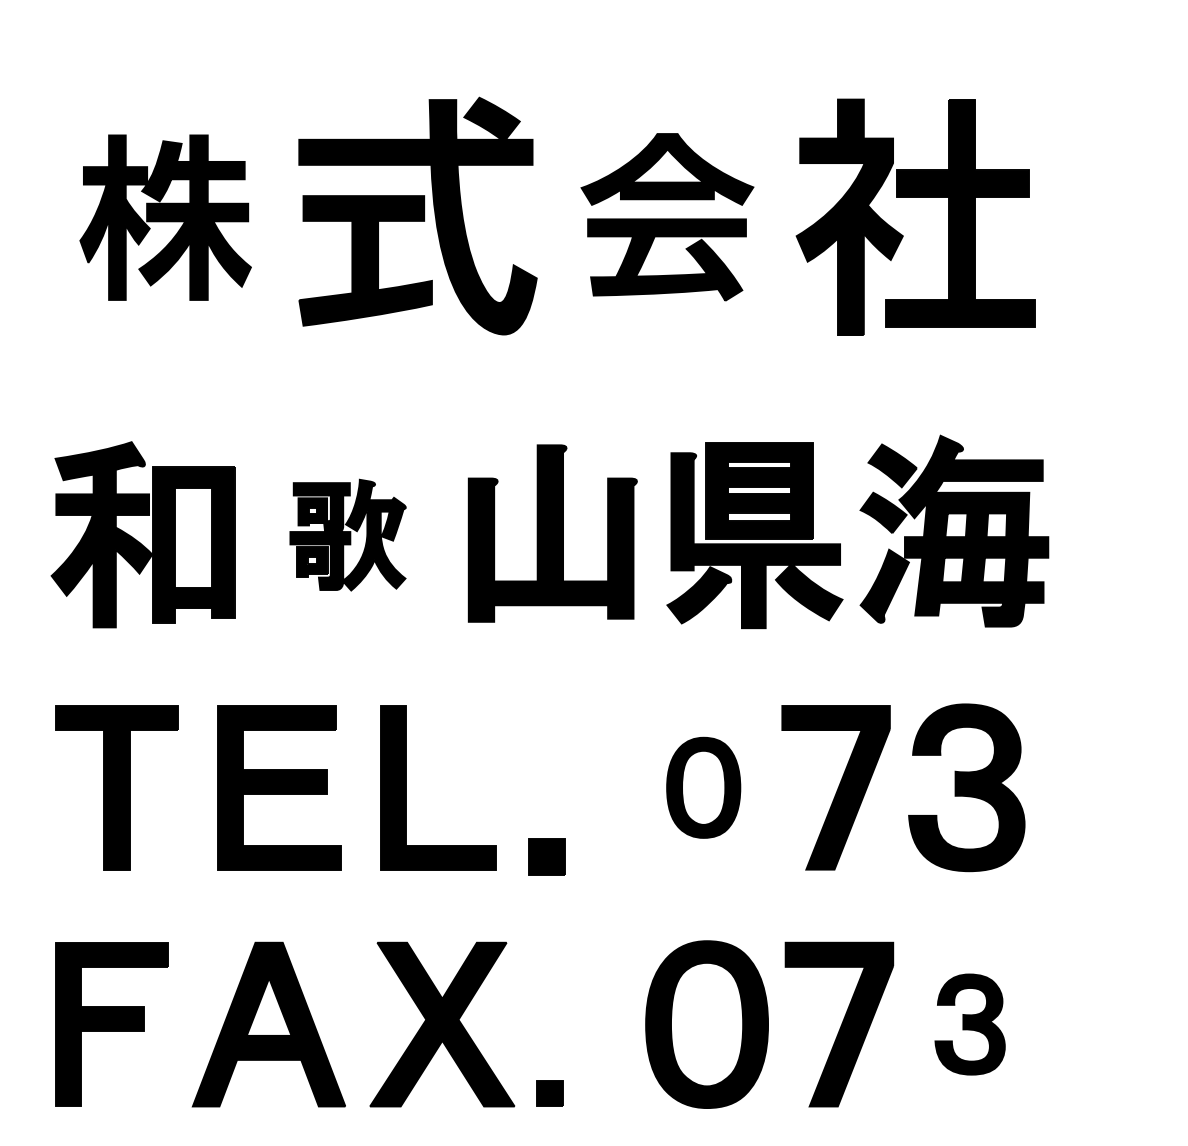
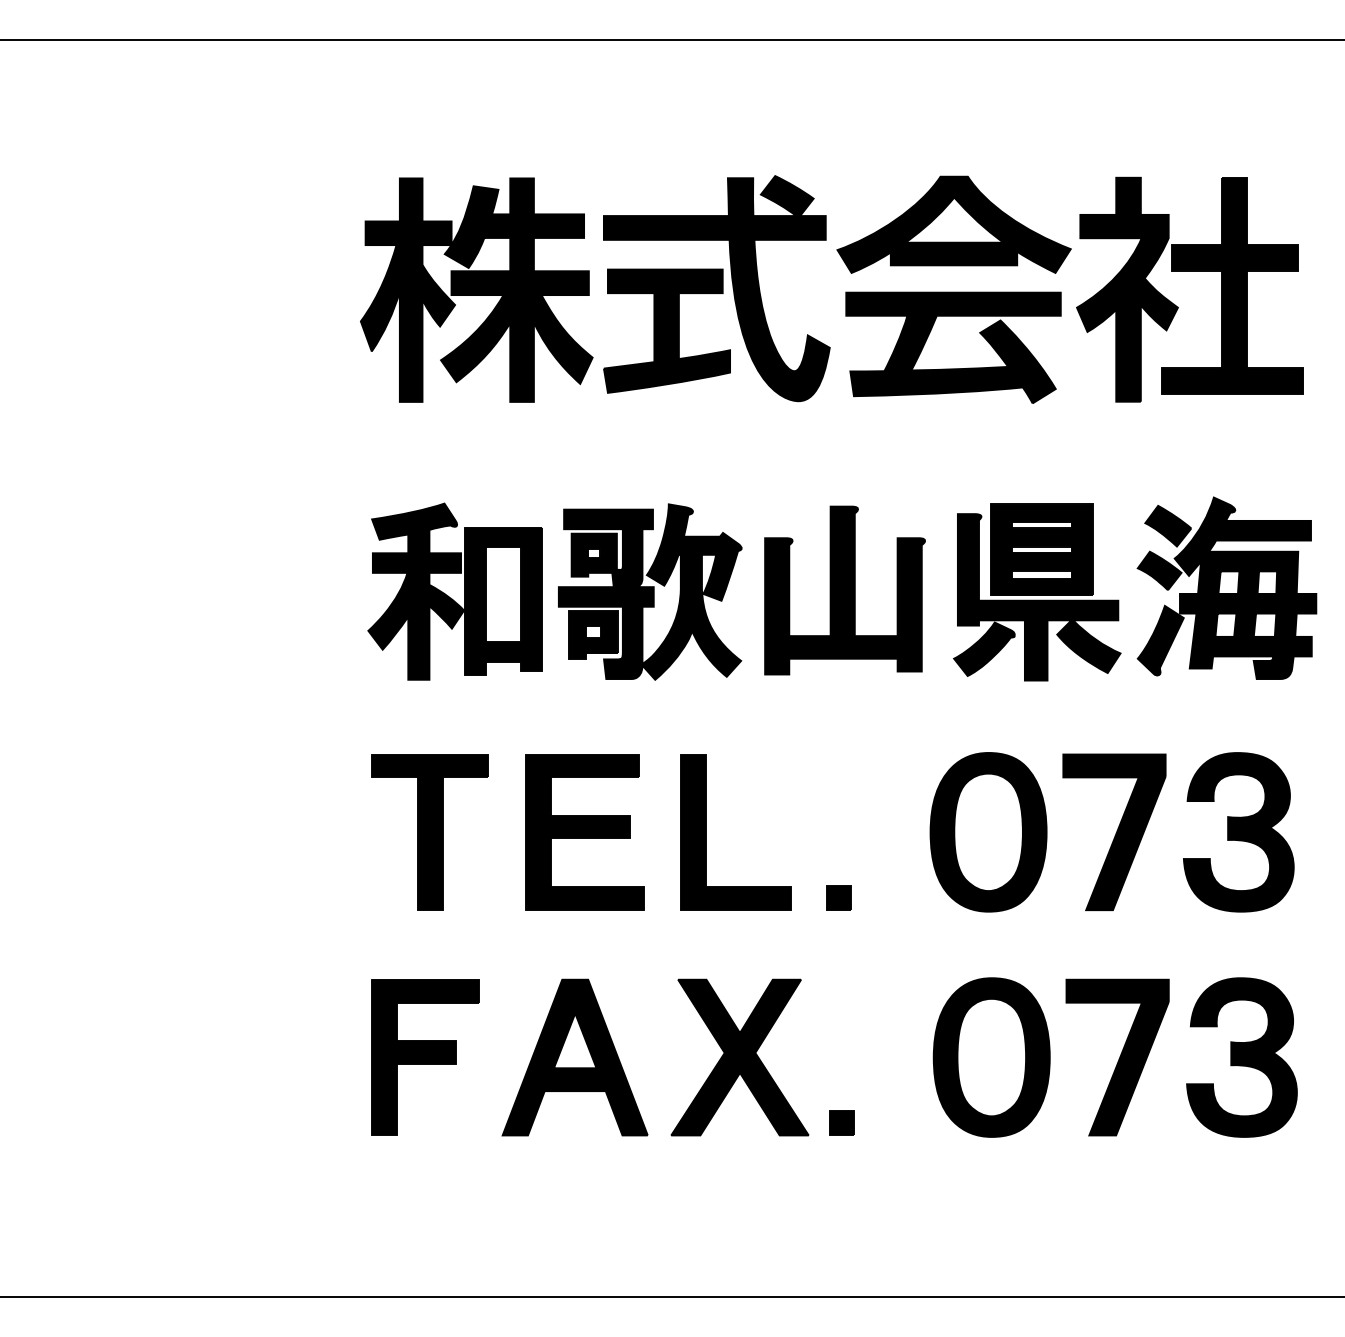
part: (165, 217) -> (476, 289), size x1.43
part: (666, 217) -> (953, 289), size x1.43
part: (348, 534) -> (650, 591), size x1.67
part: (703, 787) -> (988, 832), size x1.67
part: (545, 856) -> (838, 897), size x0.71
part: (969, 1024) -> (1241, 1057), size x1.67

